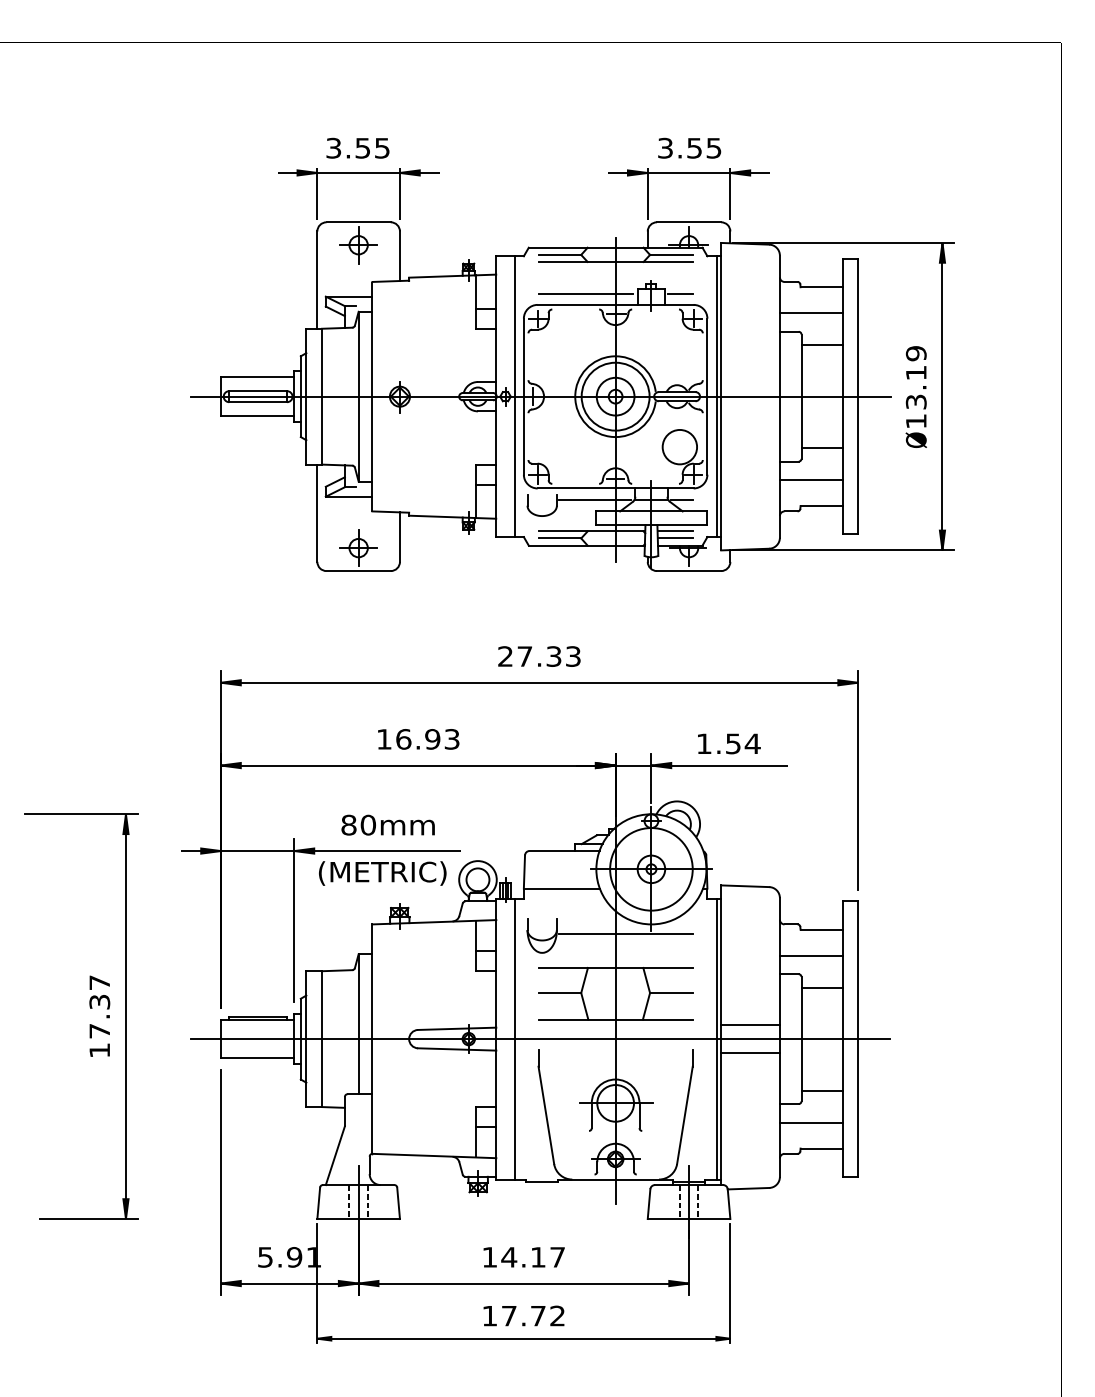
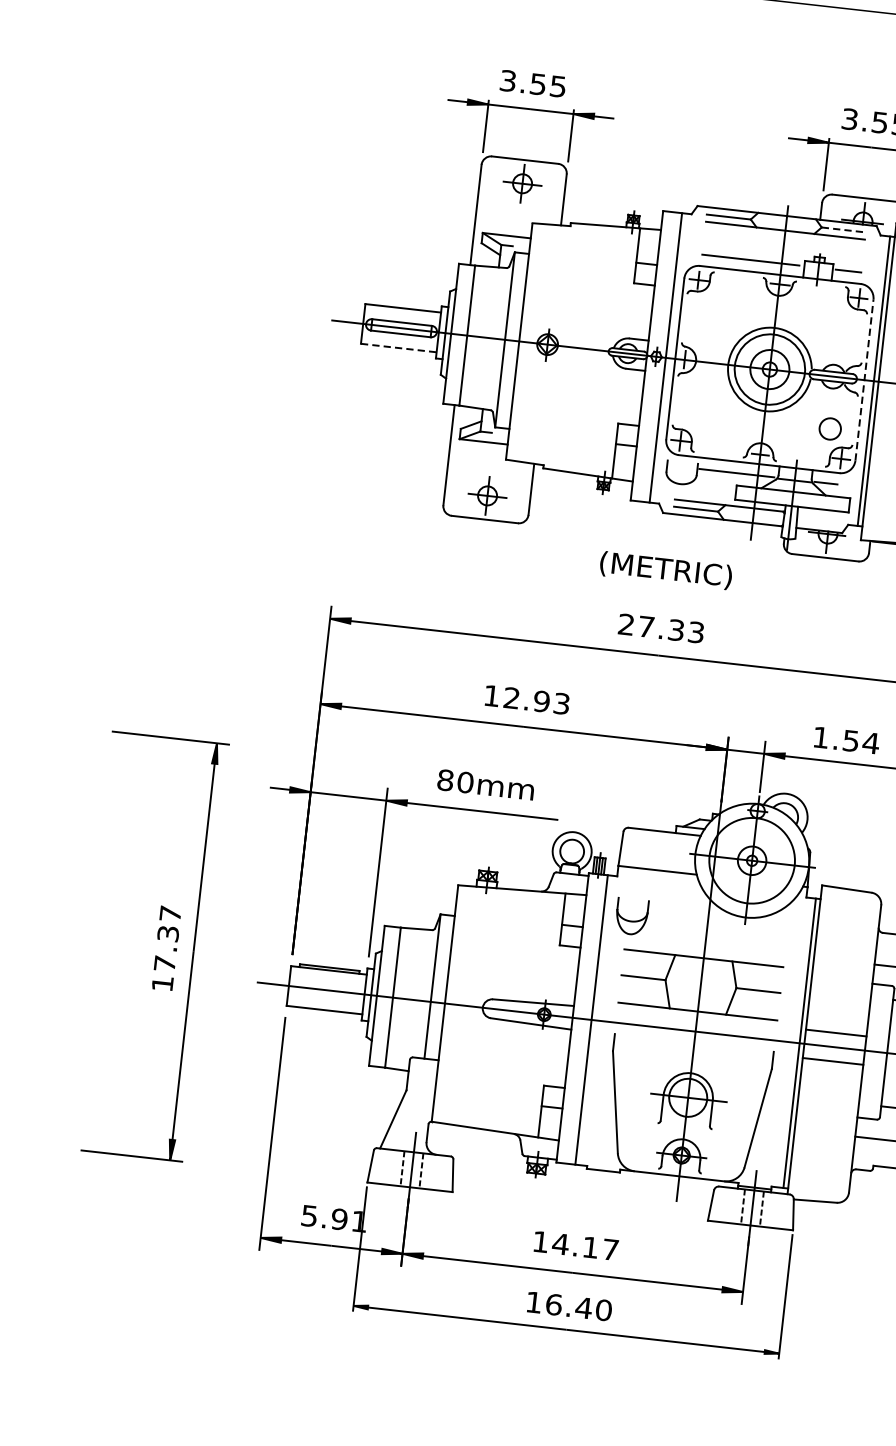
line: (671, 254) -> (843, 229), solid -> dashed
line: (707, 396) -> (864, 379), solid -> dashed
line: (257, 415) -> (398, 347), solid -> dashed
circle: (679, 446) -> (829, 428), size x0.6
line: (674, 531) -> (814, 515), removed
line: (674, 538) -> (814, 522), removed
text: (403, 739) -> (511, 698), 16.93 -> 12.93
text: (382, 873) -> (665, 570), moved
line: (625, 933) -> (718, 923), removed
text: (533, 1315) -> (579, 1306), 17.72 -> 16.40

